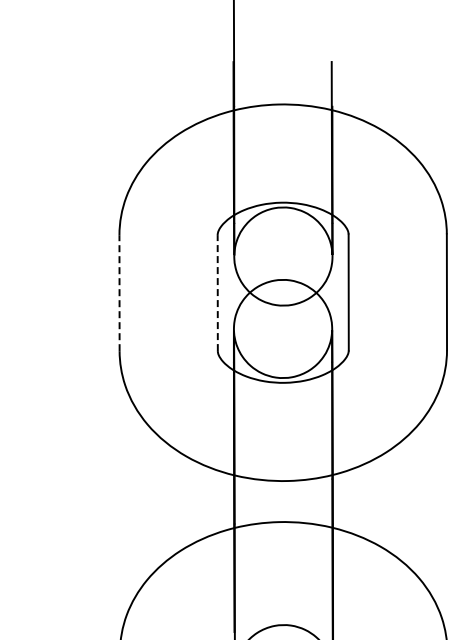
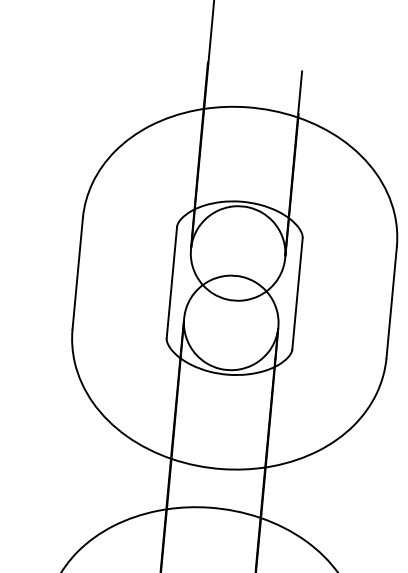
line: (217, 292) -> (171, 281), dashed -> solid
line: (119, 293) -> (77, 274), dashed -> solid

